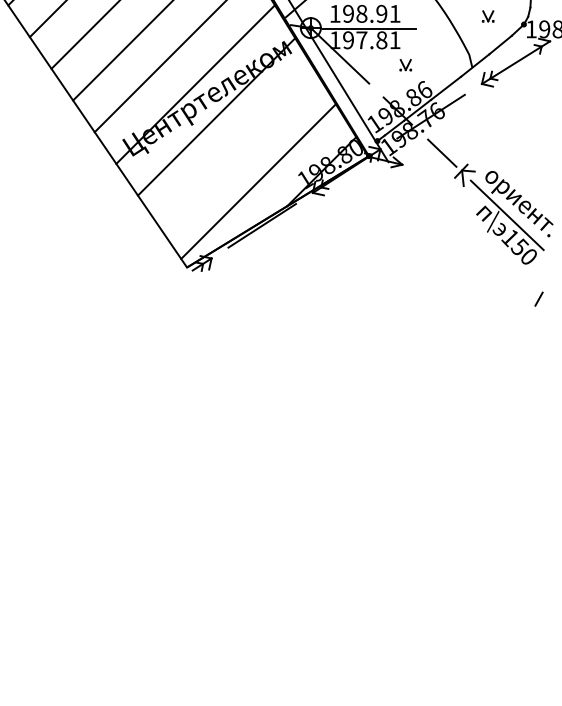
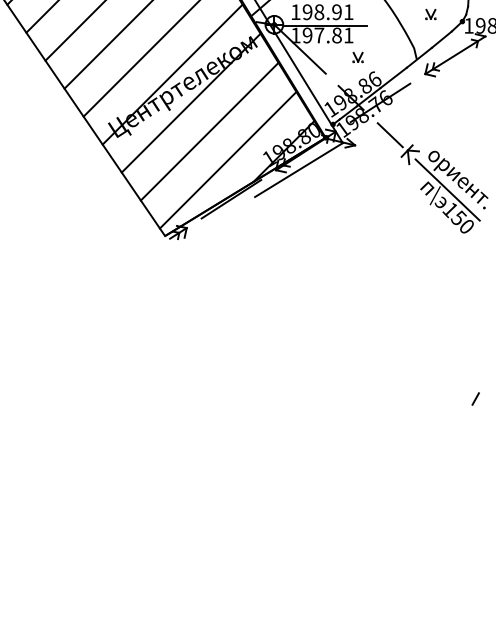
line: (237, 149) -> (209, 131), added
line: (338, 193) -> (298, 170), added
line: (538, 298) -> (475, 398), moved

